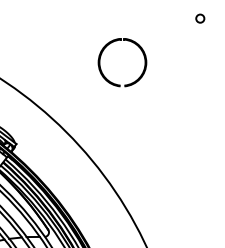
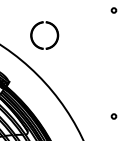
part: (104, 52) -> (34, 29), moved
circle: (199, 204) -> (113, 116), added

